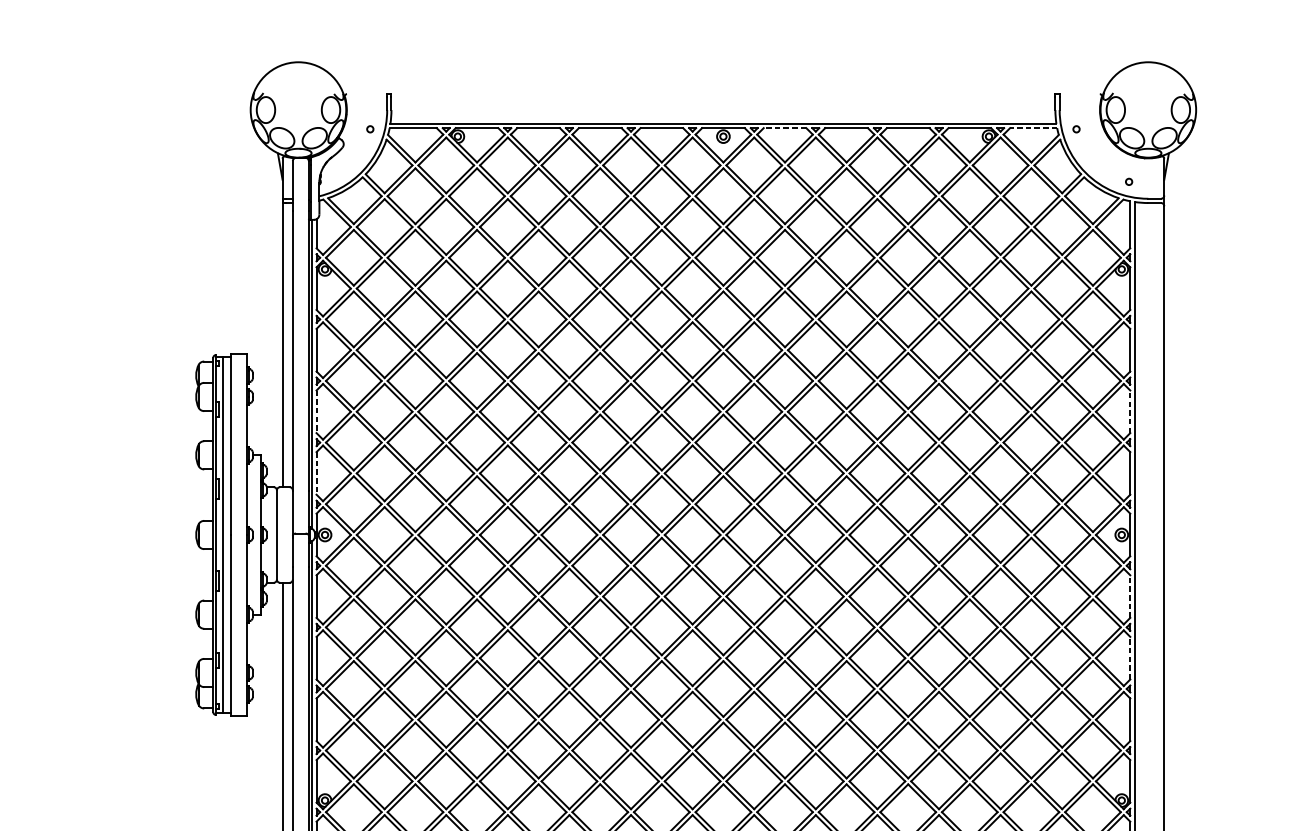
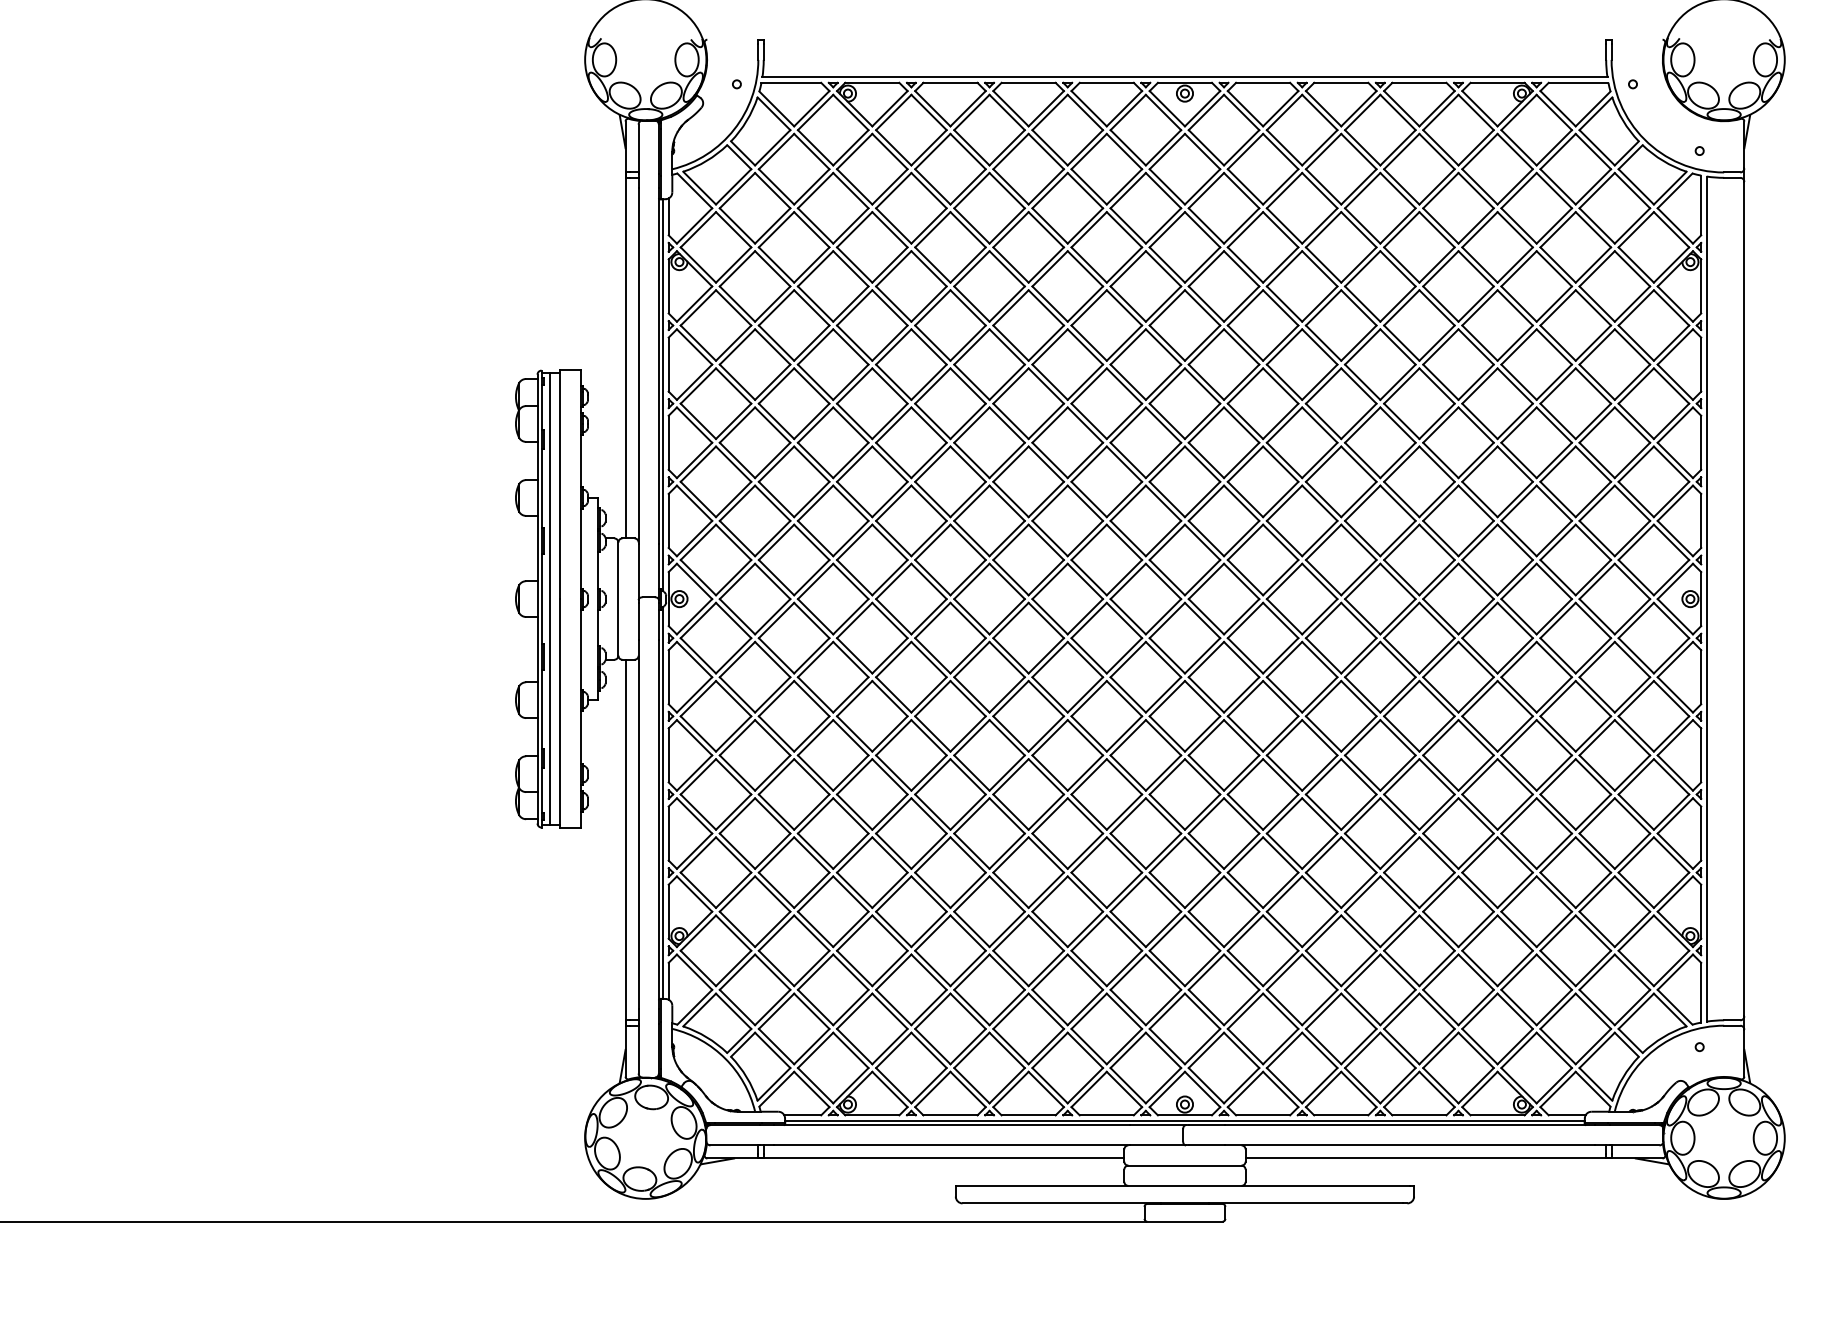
line: (784, 127) -> (1262, 82), dashed -> solid
line: (1033, 127) -> (1578, 82), dashed -> solid
line: (1130, 411) -> (1701, 442), dashed -> solid
line: (316, 412) -> (668, 443), dashed -> solid
line: (316, 473) -> (668, 521), dashed -> solid
line: (1130, 596) -> (1701, 676), dashed -> solid
line: (1130, 657) -> (1701, 754), dashed -> solid

